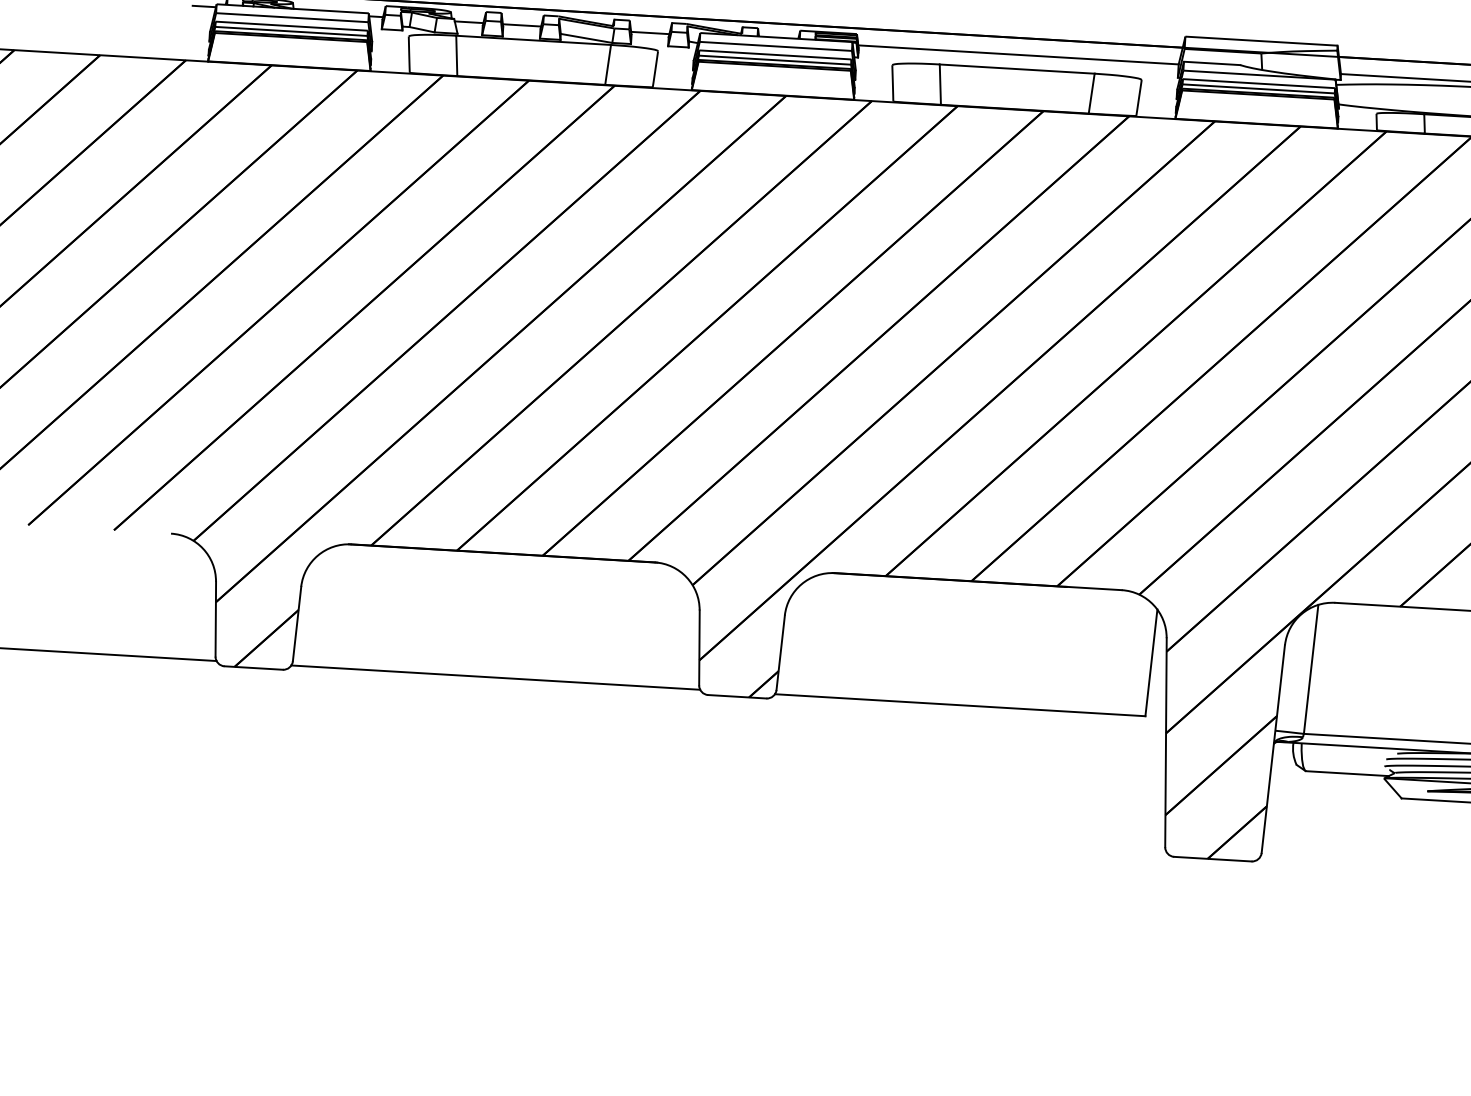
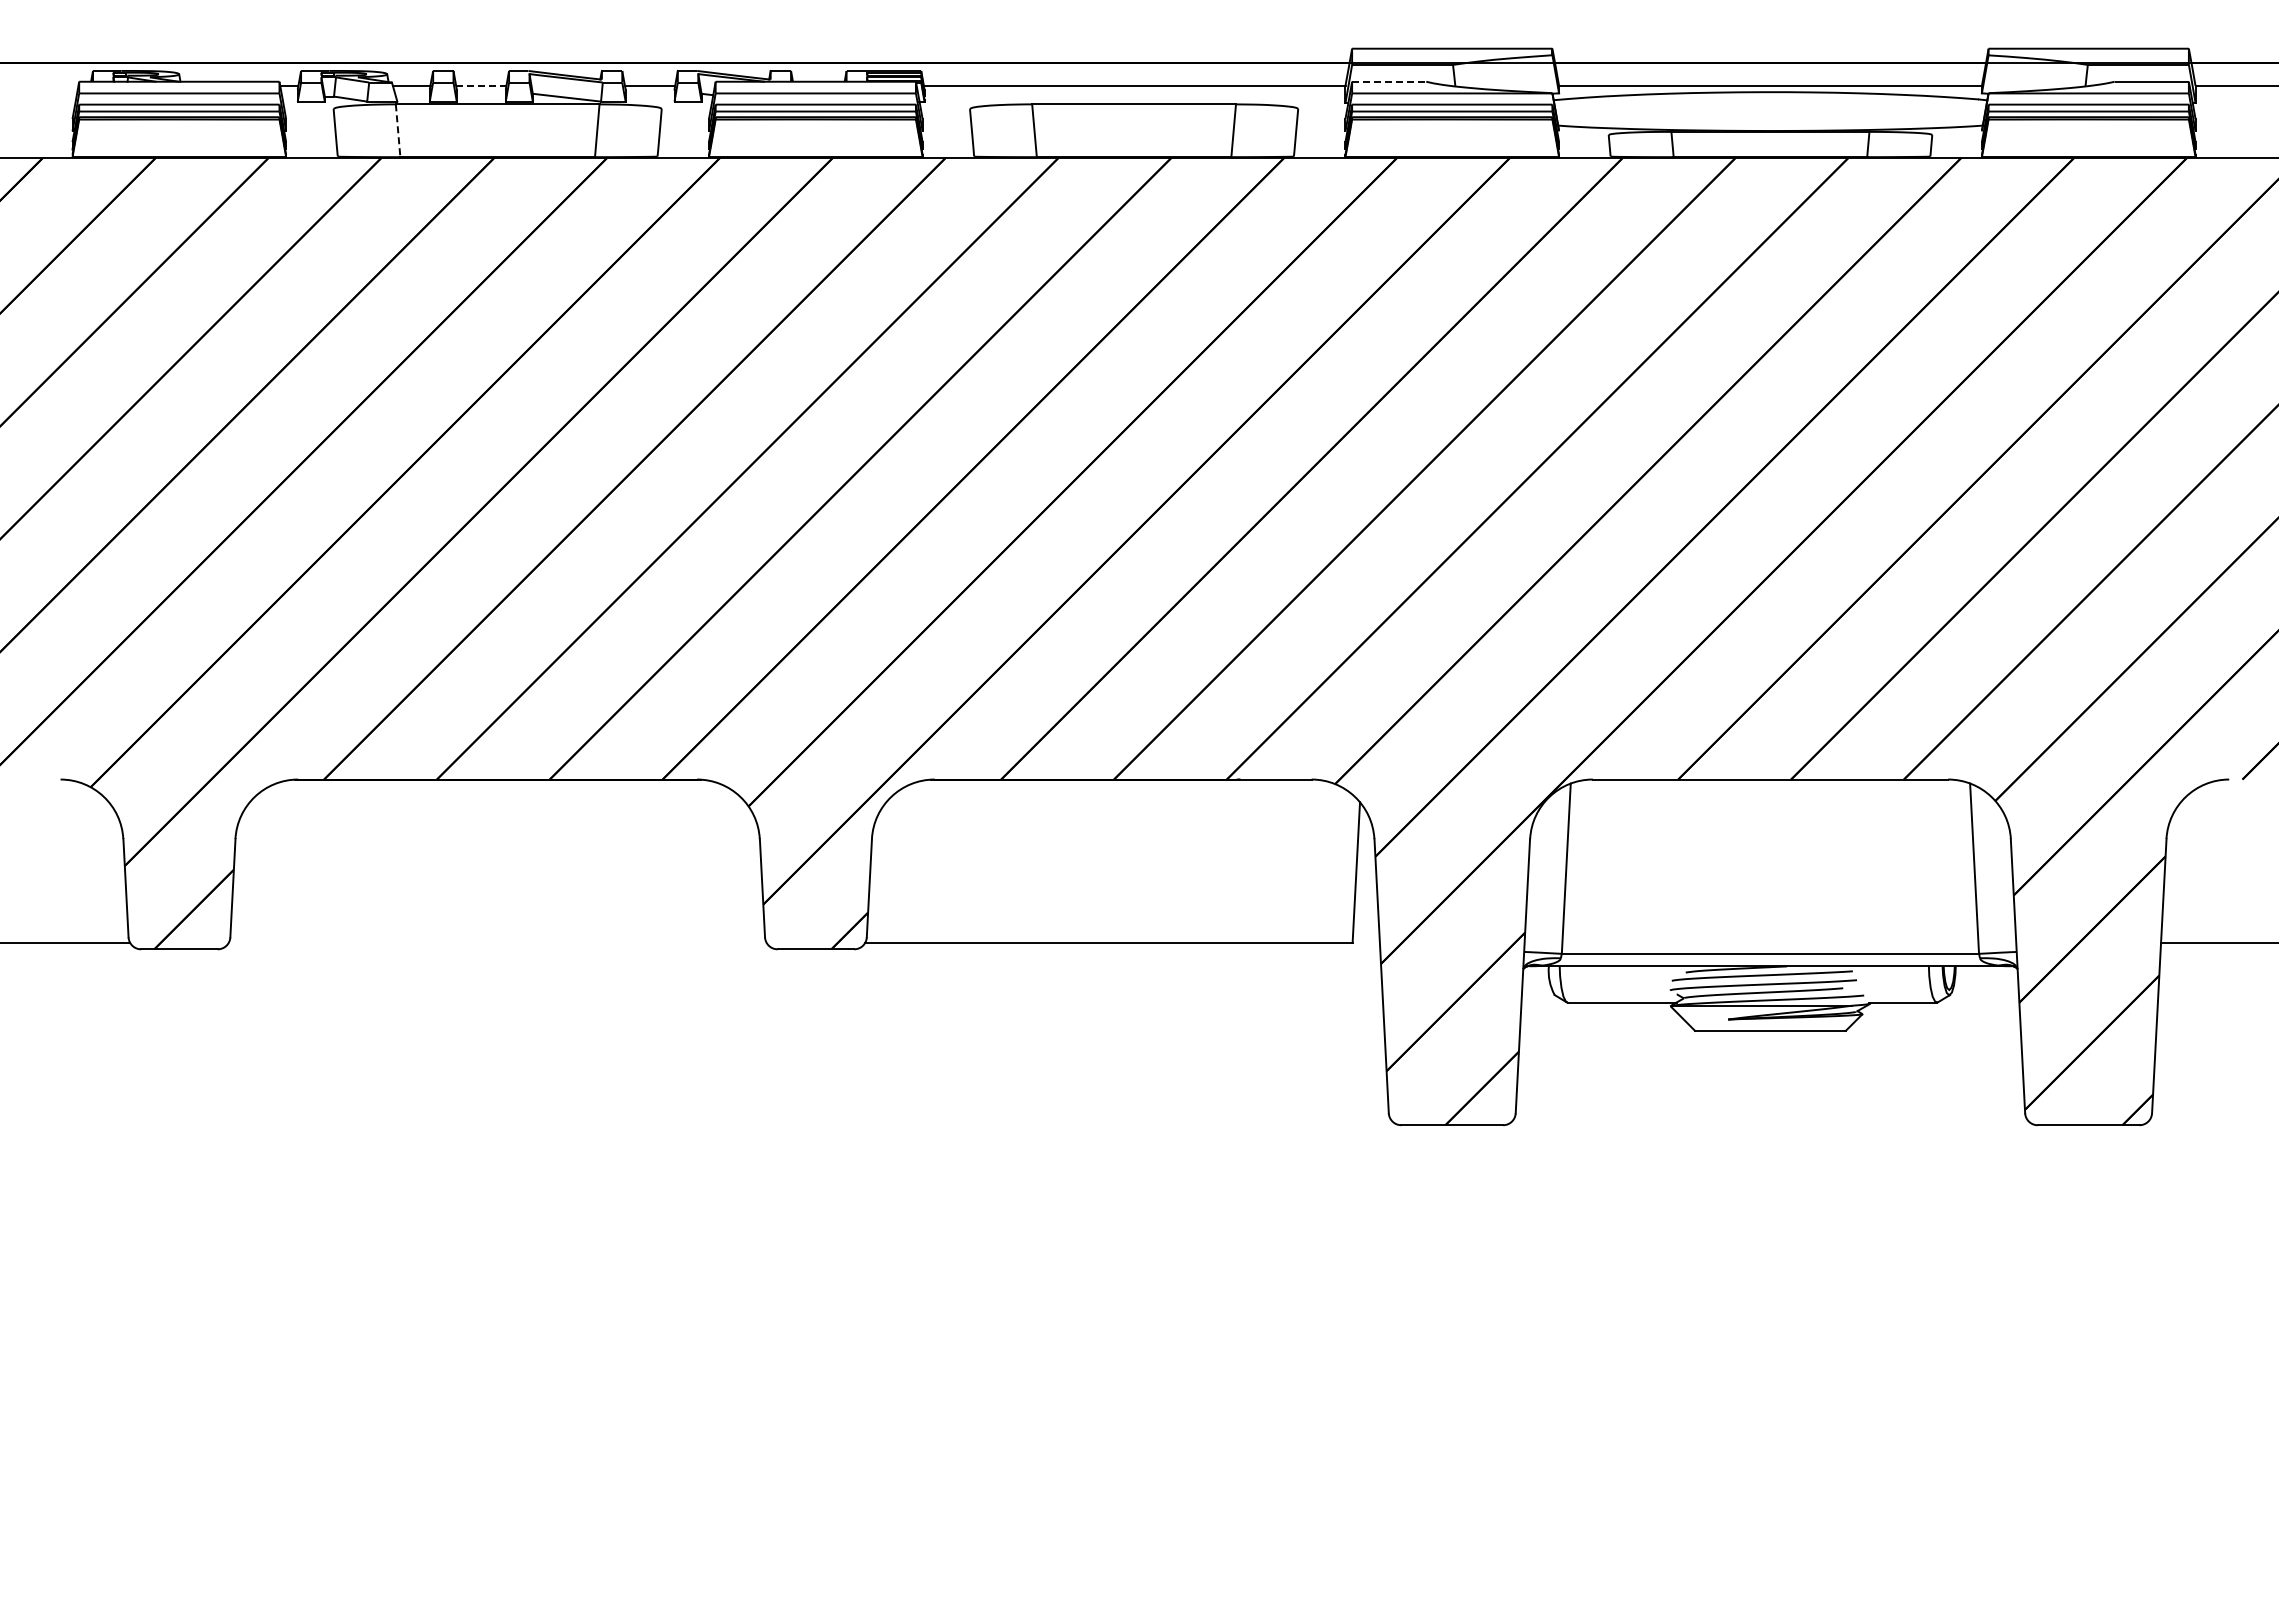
line: (203, 6) -> (62, 85), removed
line: (522, 25) -> (481, 85), solid -> dashed
line: (457, 56) -> (398, 131), solid -> dashed
line: (1212, 63) -> (1389, 81), solid -> dashed
line: (495, 677) -> (497, 943), removed

